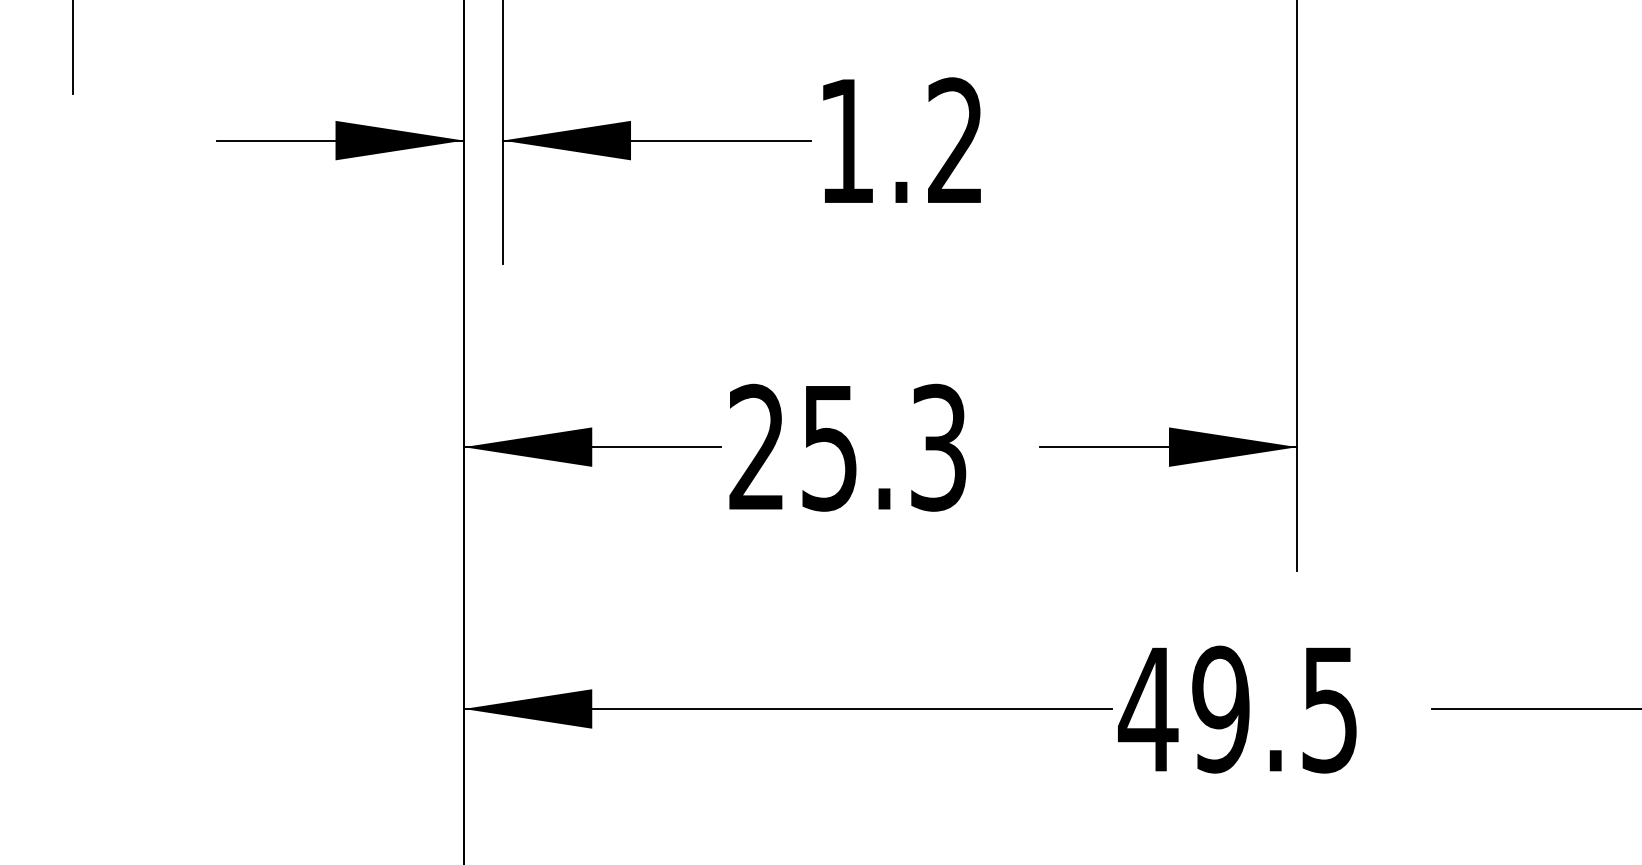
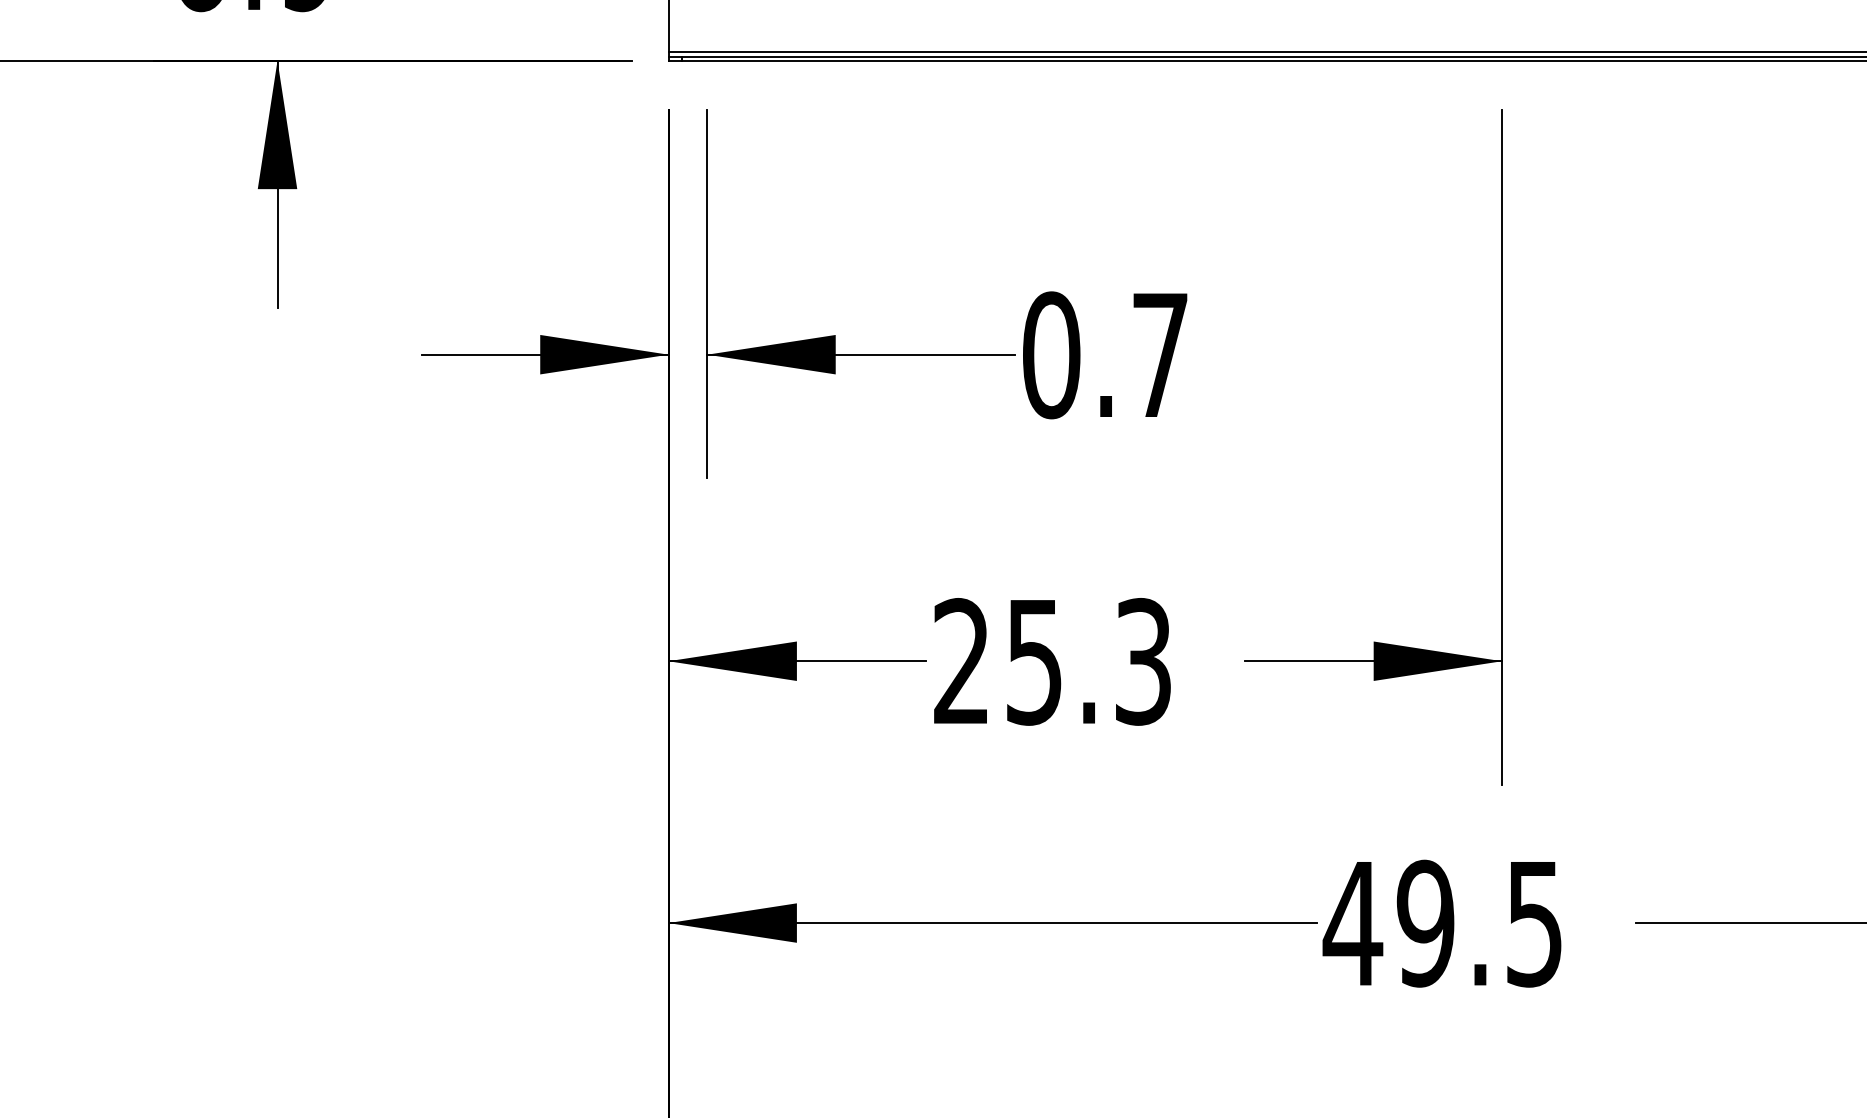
text: (900, 141) -> (1105, 355), 1.2 -> 0.7

